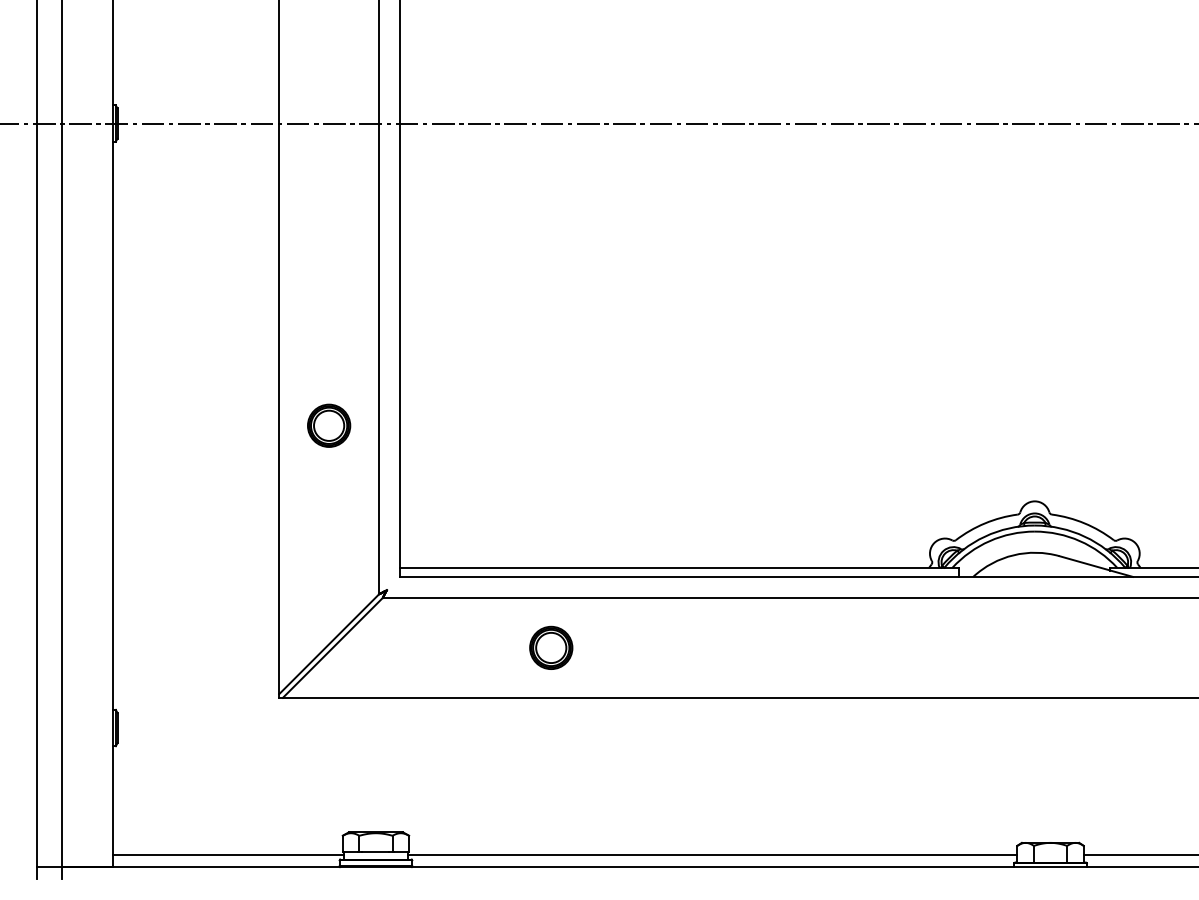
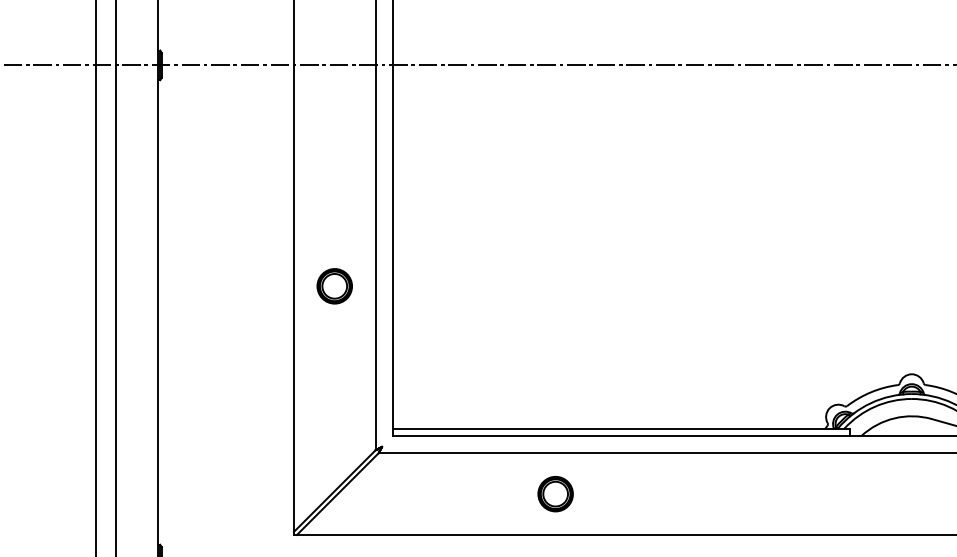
part: (329, 425) -> (335, 286), moved
part: (551, 647) -> (555, 493), moved

